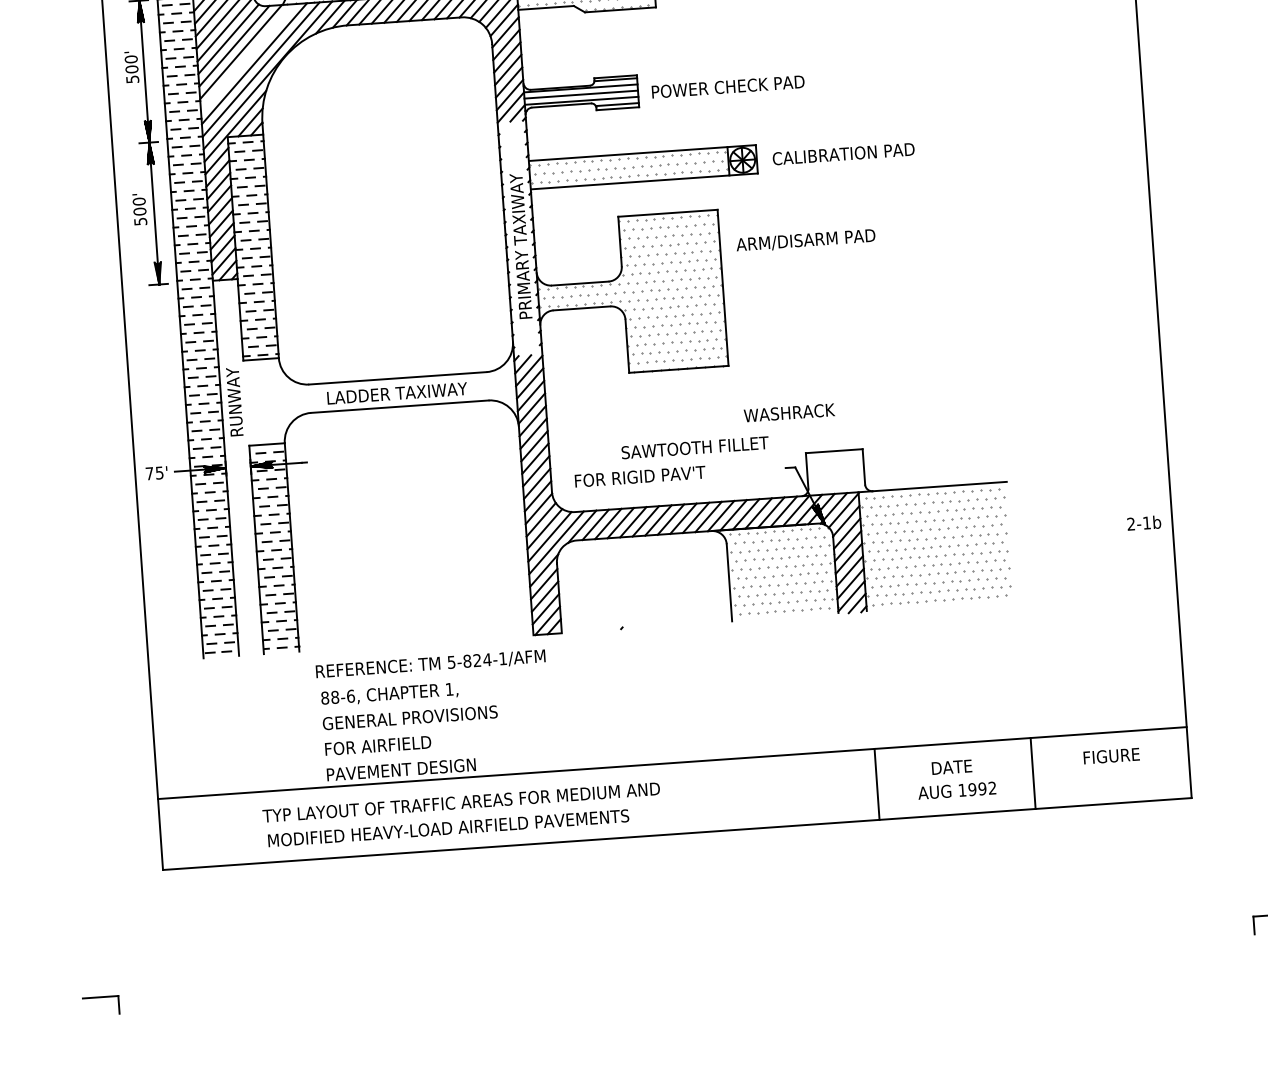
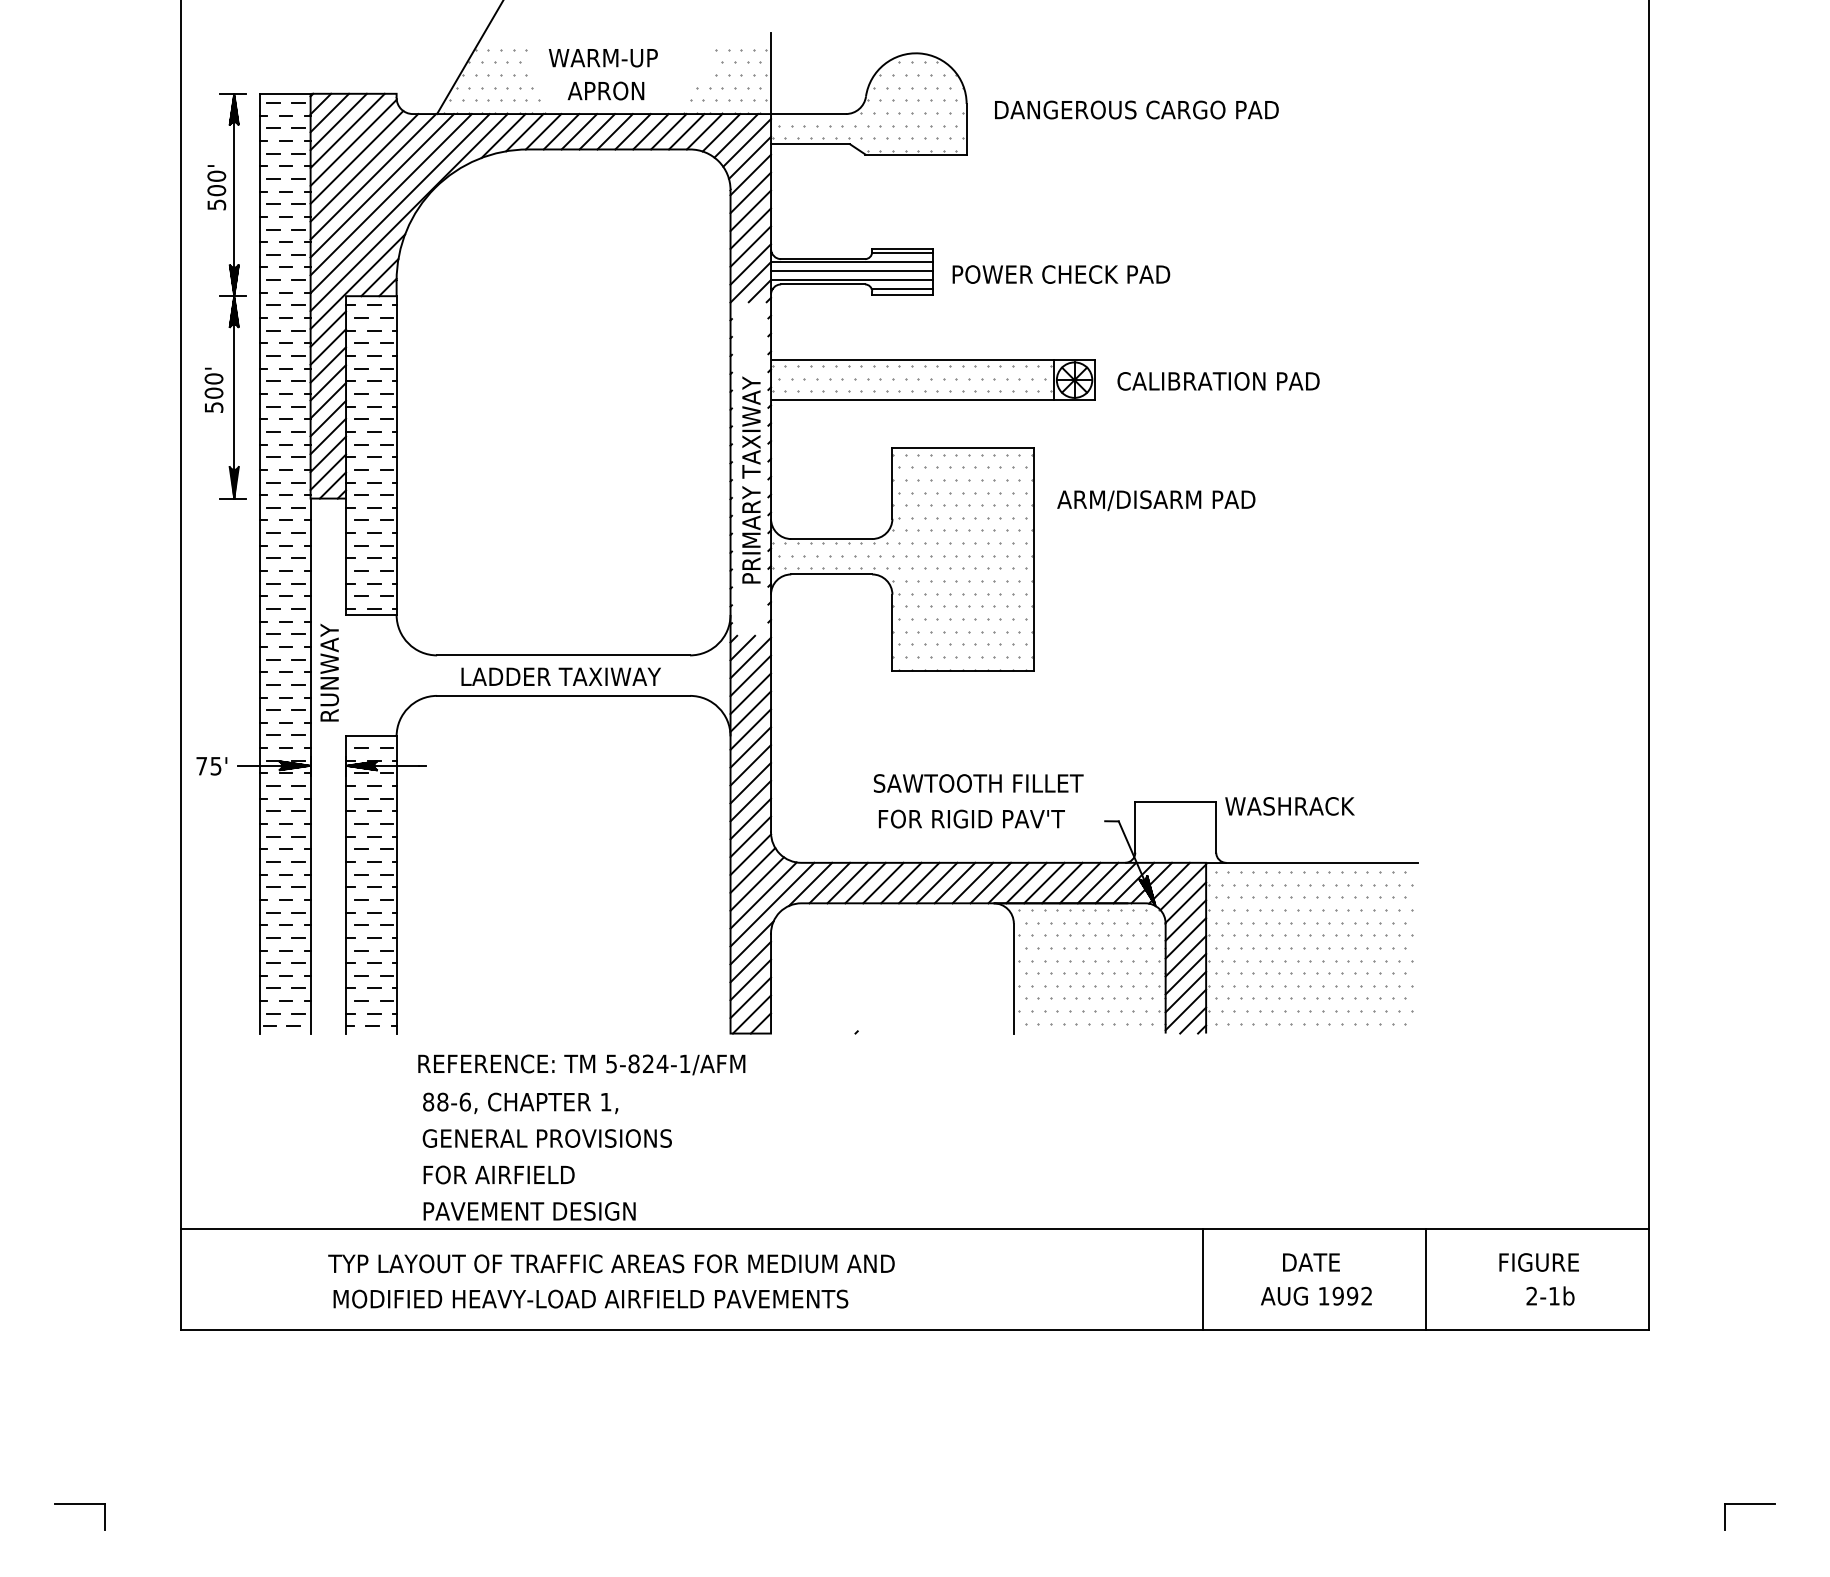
line: (247, 57) -> (382, 185), added
text: (789, 413) -> (1289, 806), moved
text: (640, 476) -> (971, 818), moved
text: (1144, 522) -> (1550, 1295), moved

